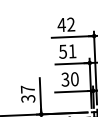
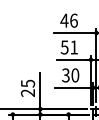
text: (70, 24) -> (73, 20), 42 -> 46
text: (28, 94) -> (28, 88), 37 -> 25

